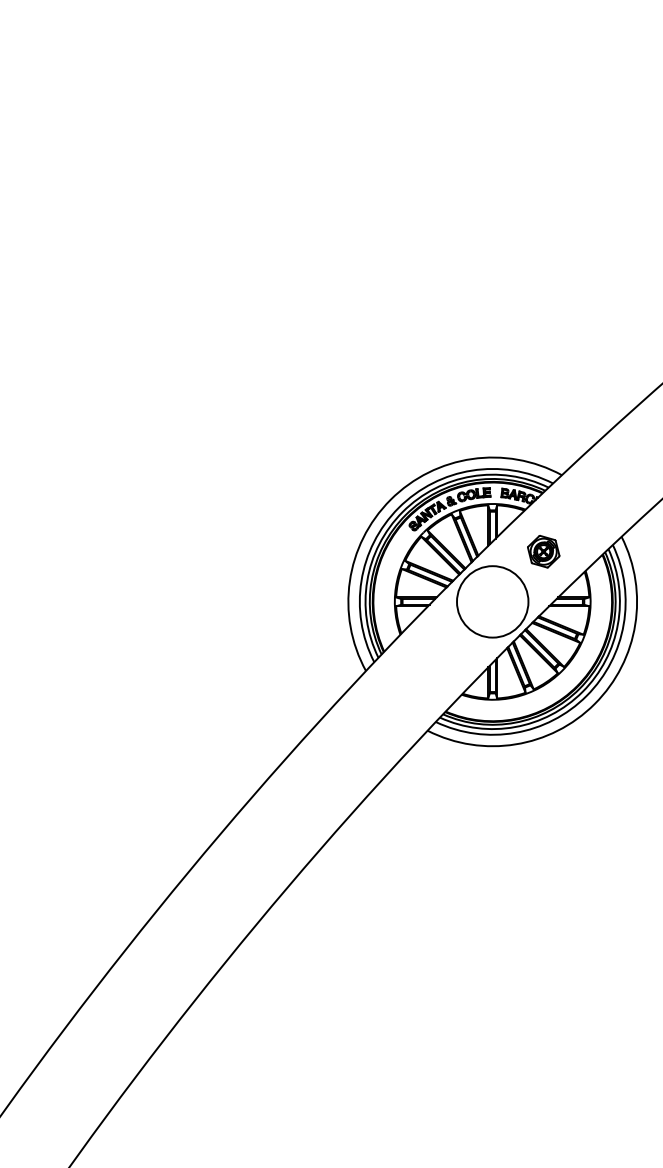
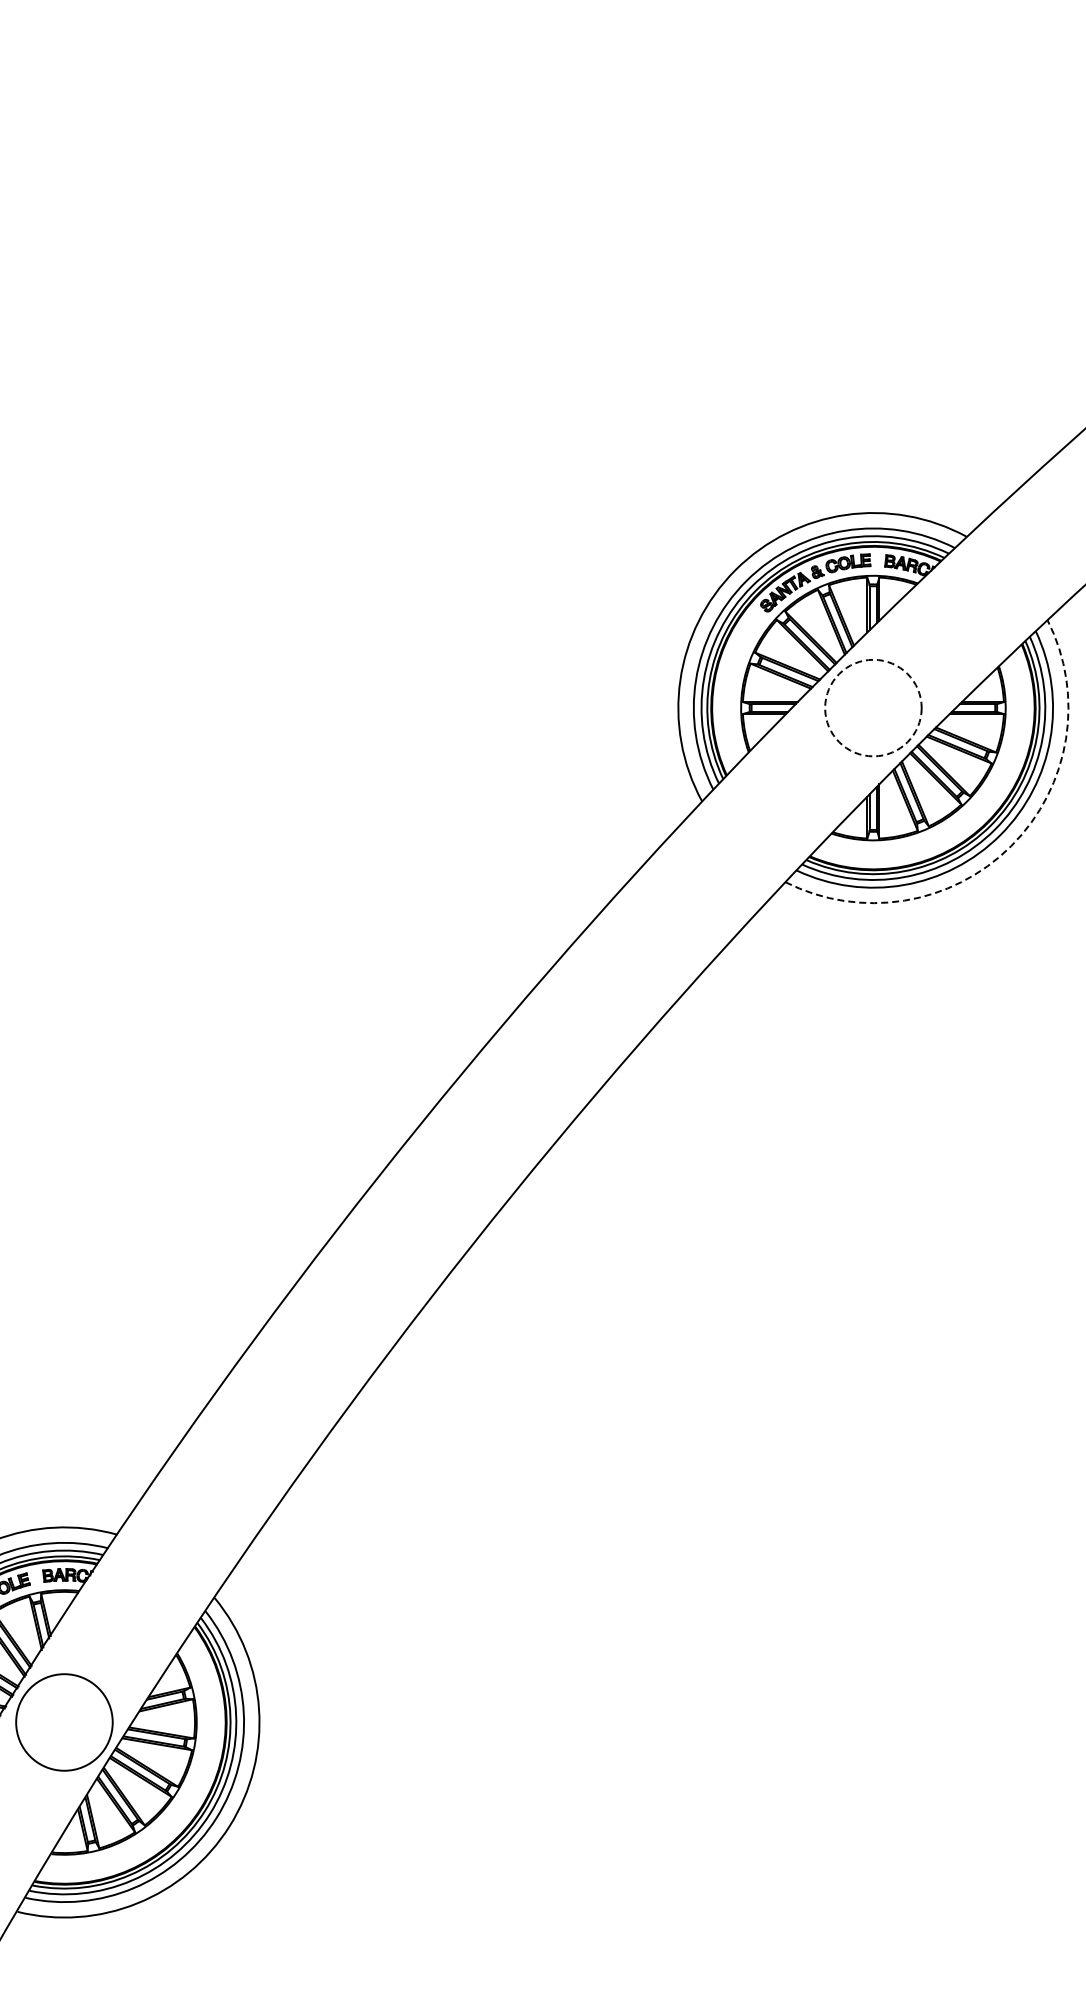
part: (543, 551) -> (942, 639), removed
circle: (492, 601) -> (873, 707), solid -> dashed
arc: (594, 704) -> (1011, 846), solid -> dashed

